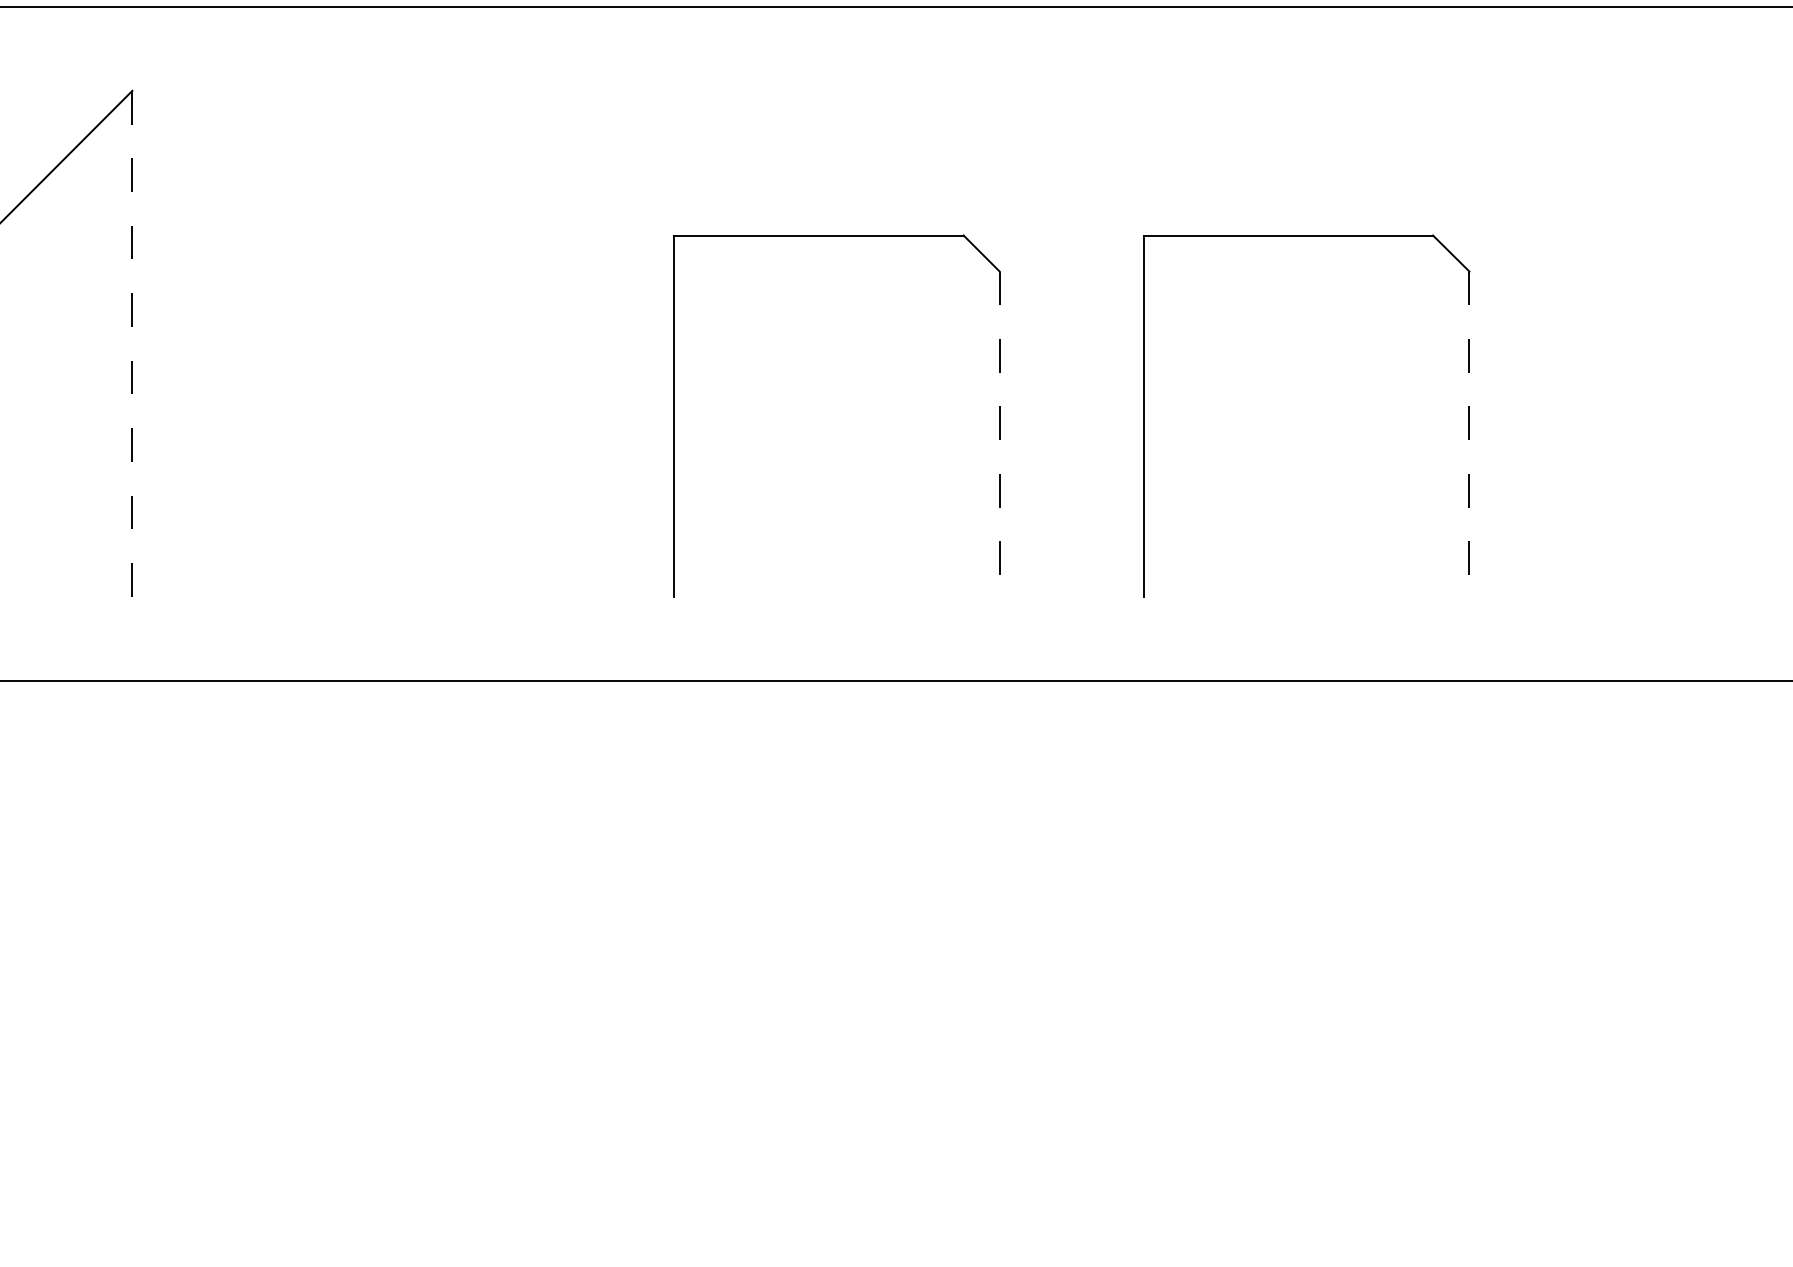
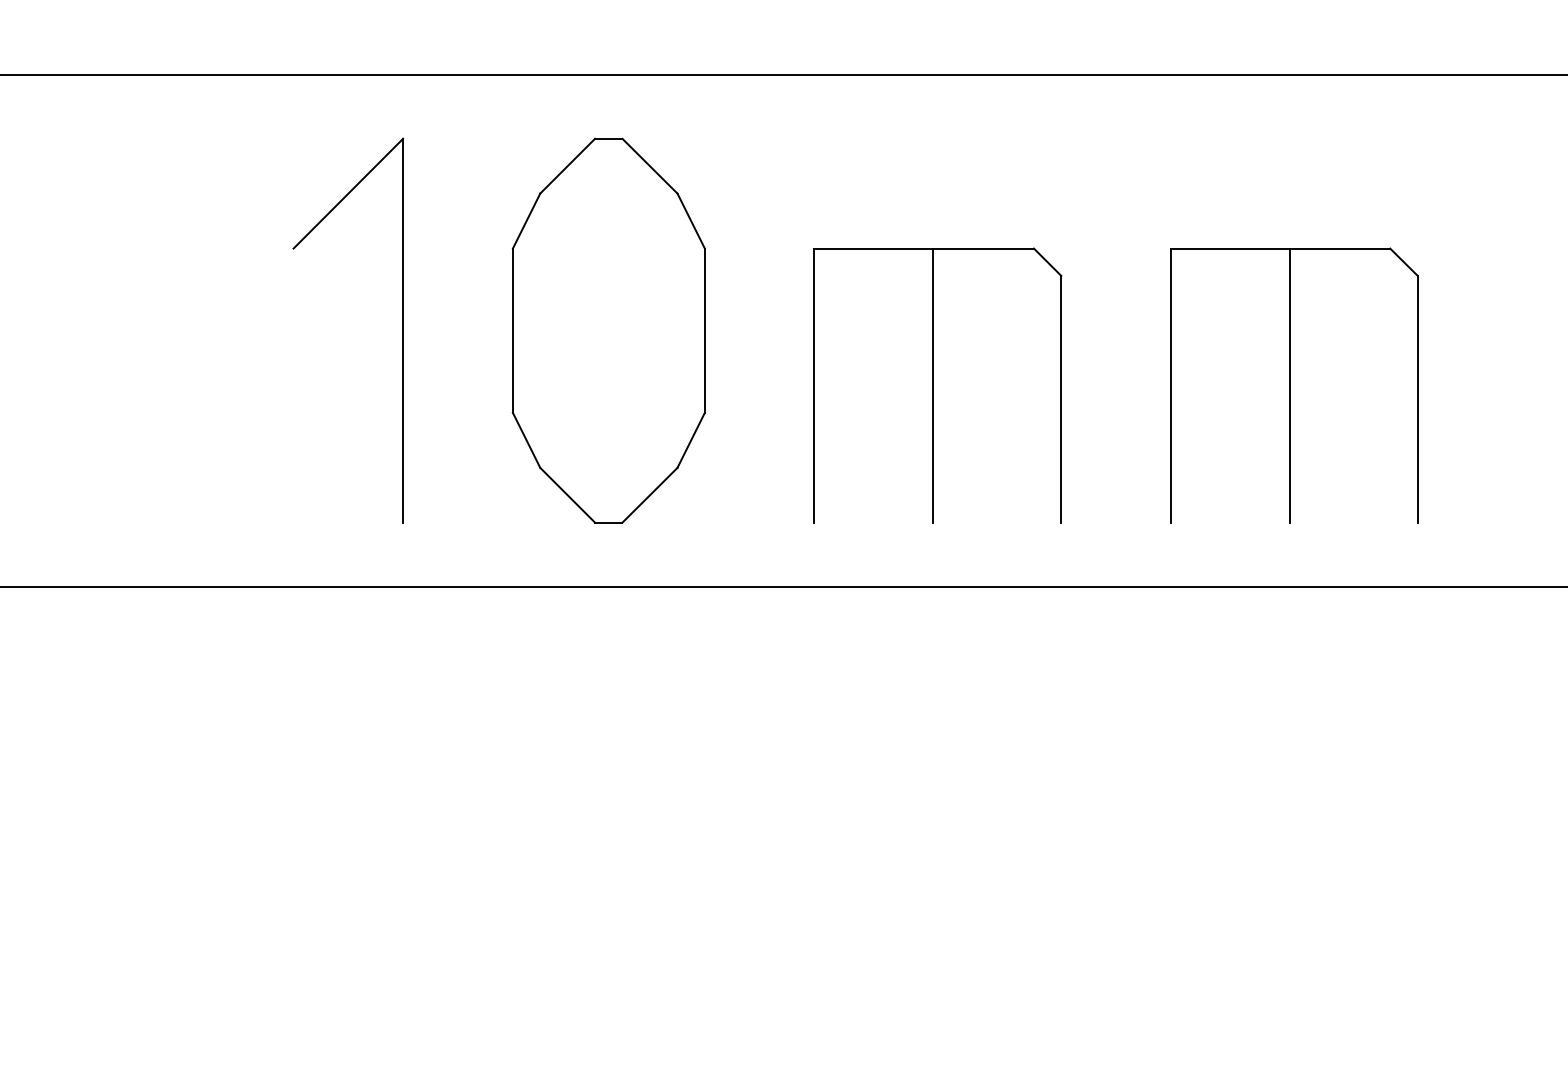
line: (132, 343) -> (403, 330), dashed -> solid
part: (402, 343) -> (608, 330), added
line: (831, 415) -> (933, 385), added
line: (1300, 415) -> (1289, 385), added
line: (999, 434) -> (1061, 399), dashed -> solid
line: (1469, 434) -> (1417, 399), dashed -> solid

